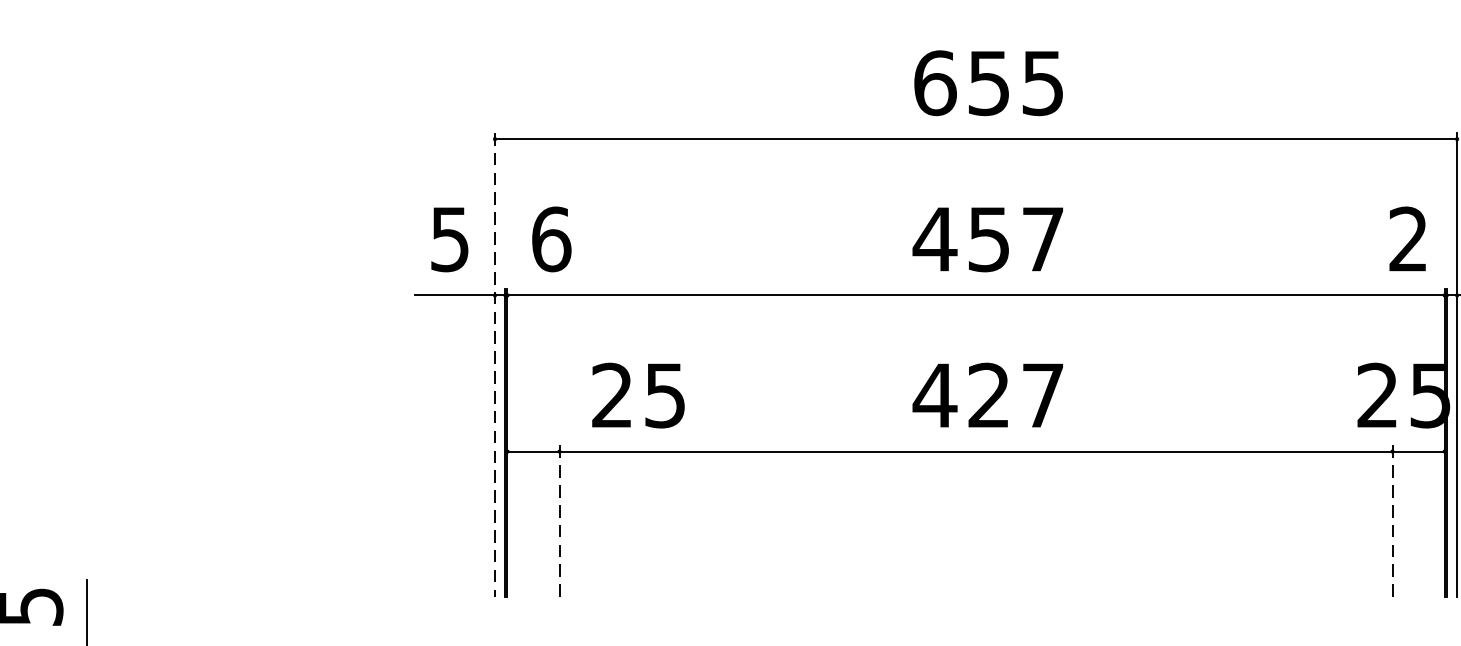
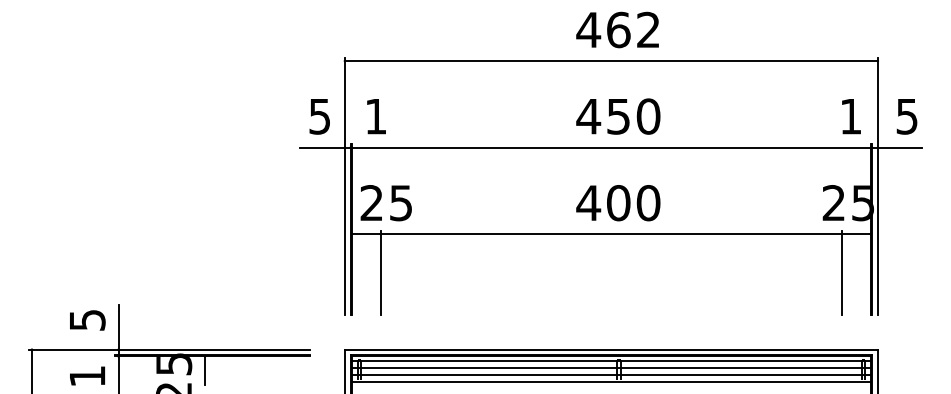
text: (987, 82) -> (617, 29), 655 -> 462
text: (552, 239) -> (376, 116), 6 -> 1
text: (1043, 239) -> (648, 116), 457 -> 450
text: (1407, 239) -> (850, 116), 2 -> 1
line: (494, 365) -> (344, 186), dashed -> solid
text: (636, 396) -> (385, 203), moved
text: (1015, 396) -> (633, 203), 427 -> 400
line: (559, 522) -> (380, 273), dashed -> solid
line: (1393, 522) -> (842, 273), dashed -> solid

